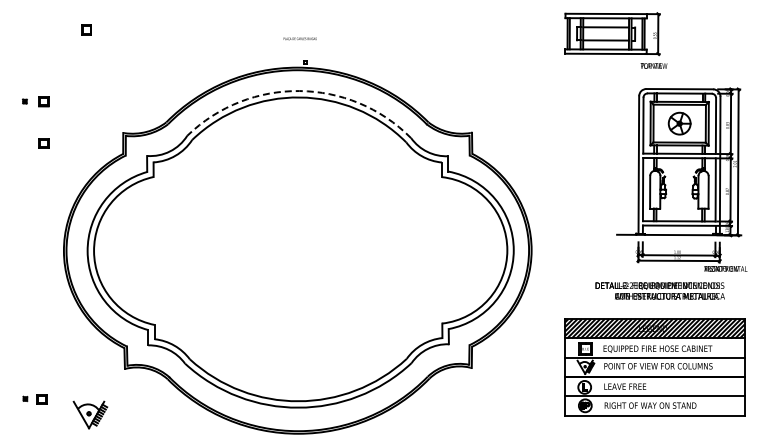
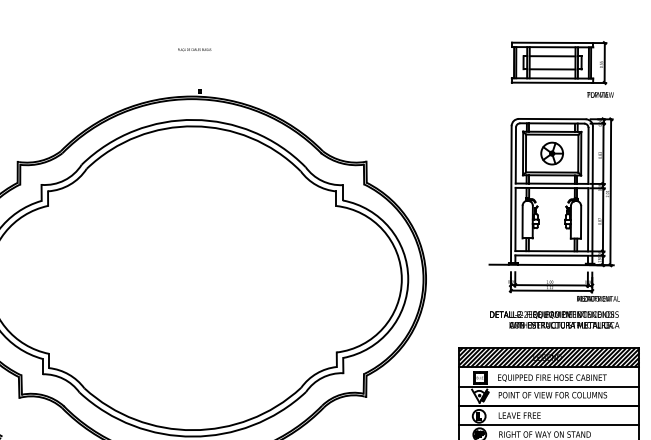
text: (299, 38) -> (193, 49), moved
part: (615, 40) -> (561, 69), moved
arc: (299, 91) -> (193, 120), dashed -> solid
part: (681, 179) -> (553, 209), moved

